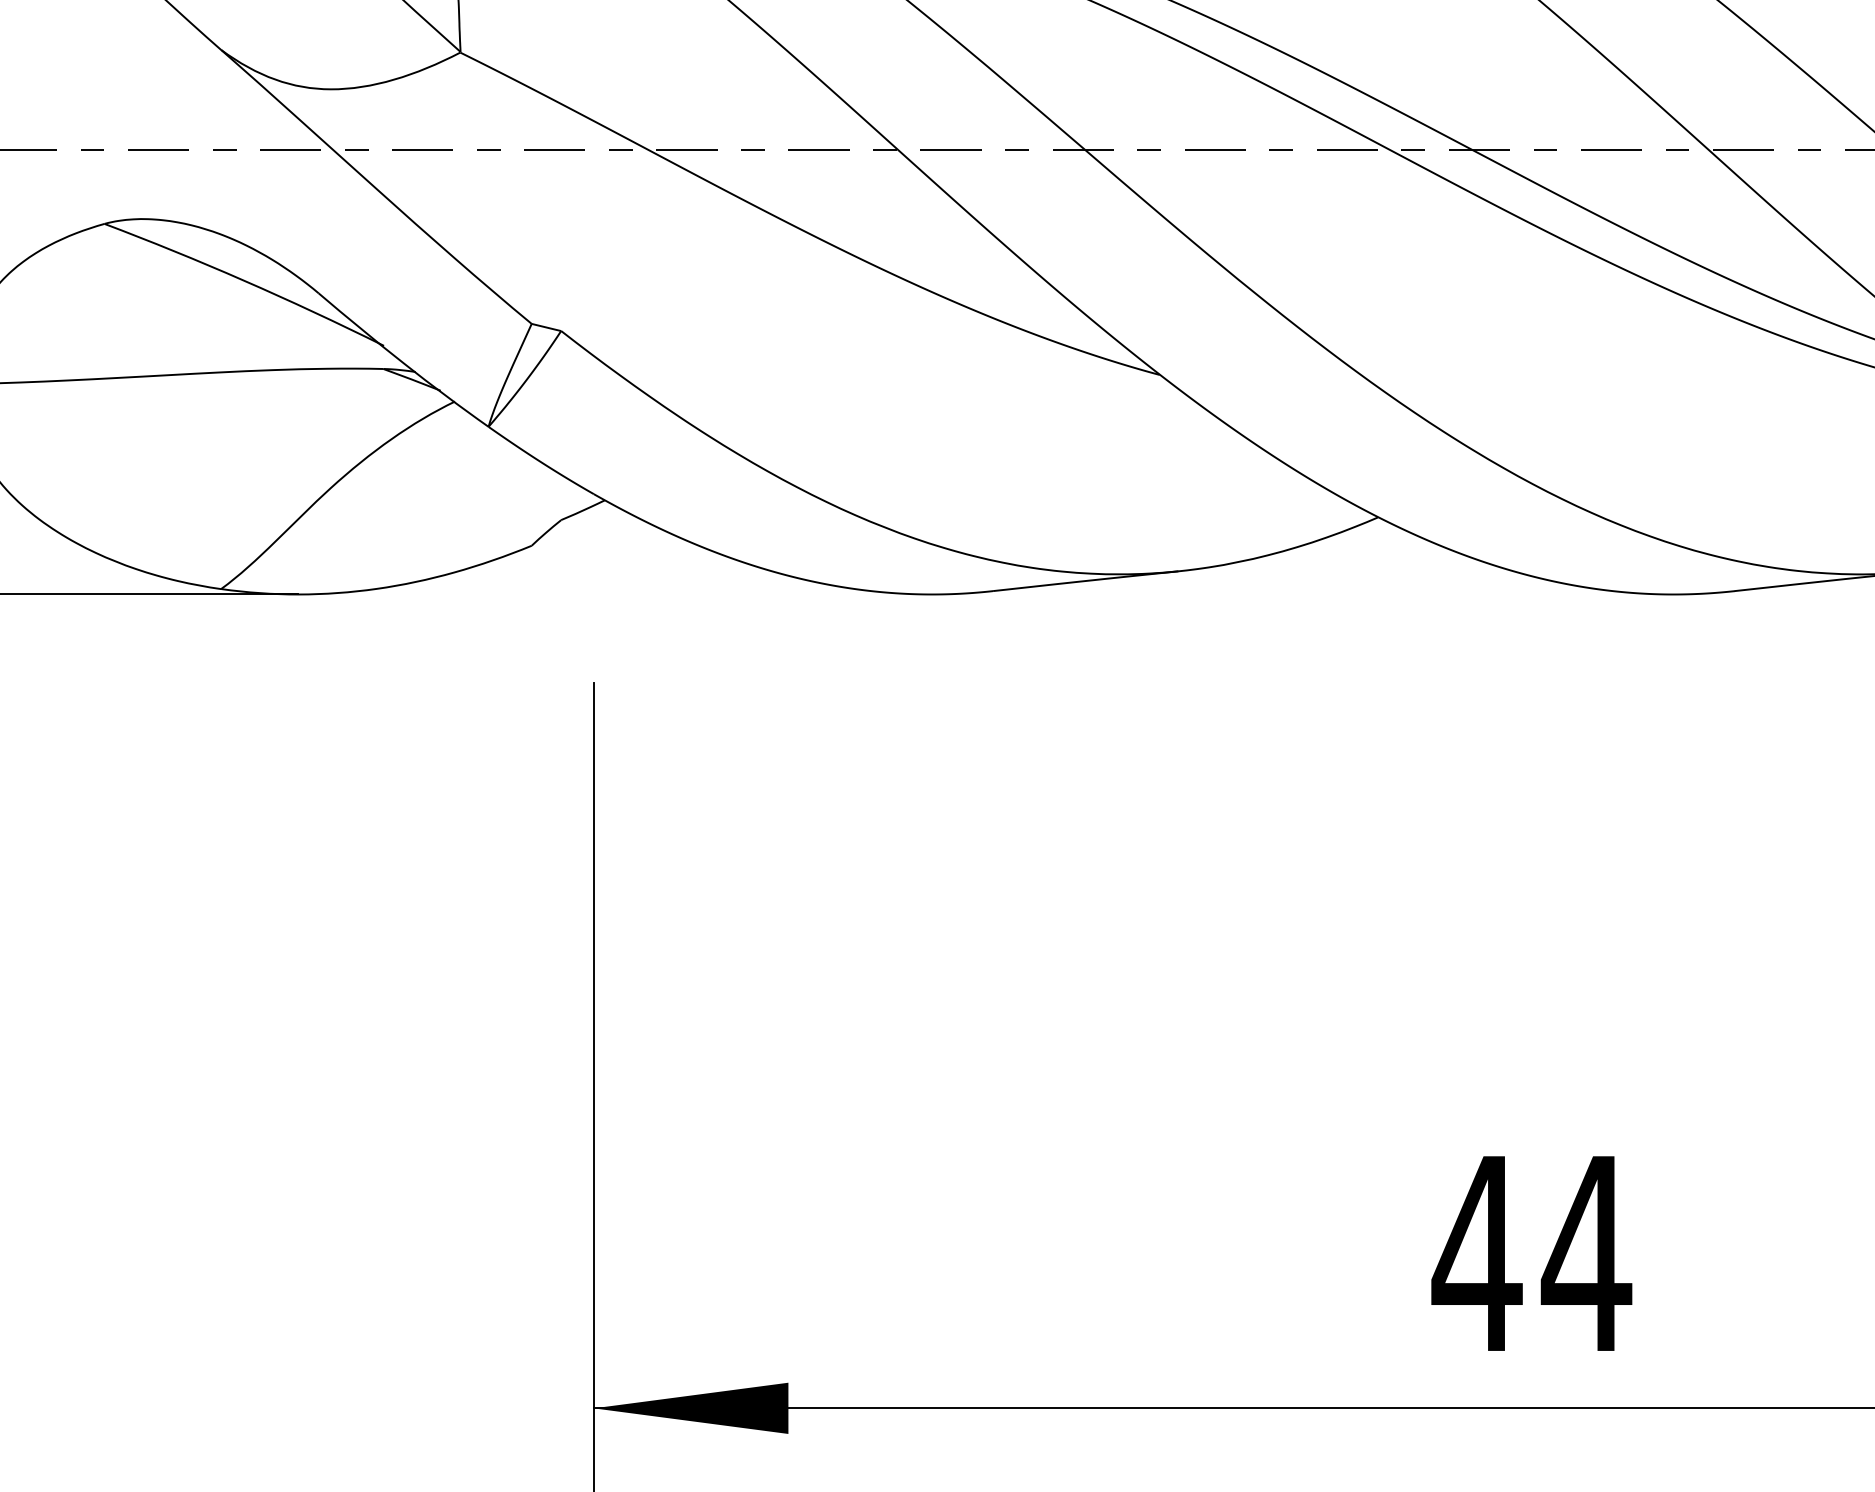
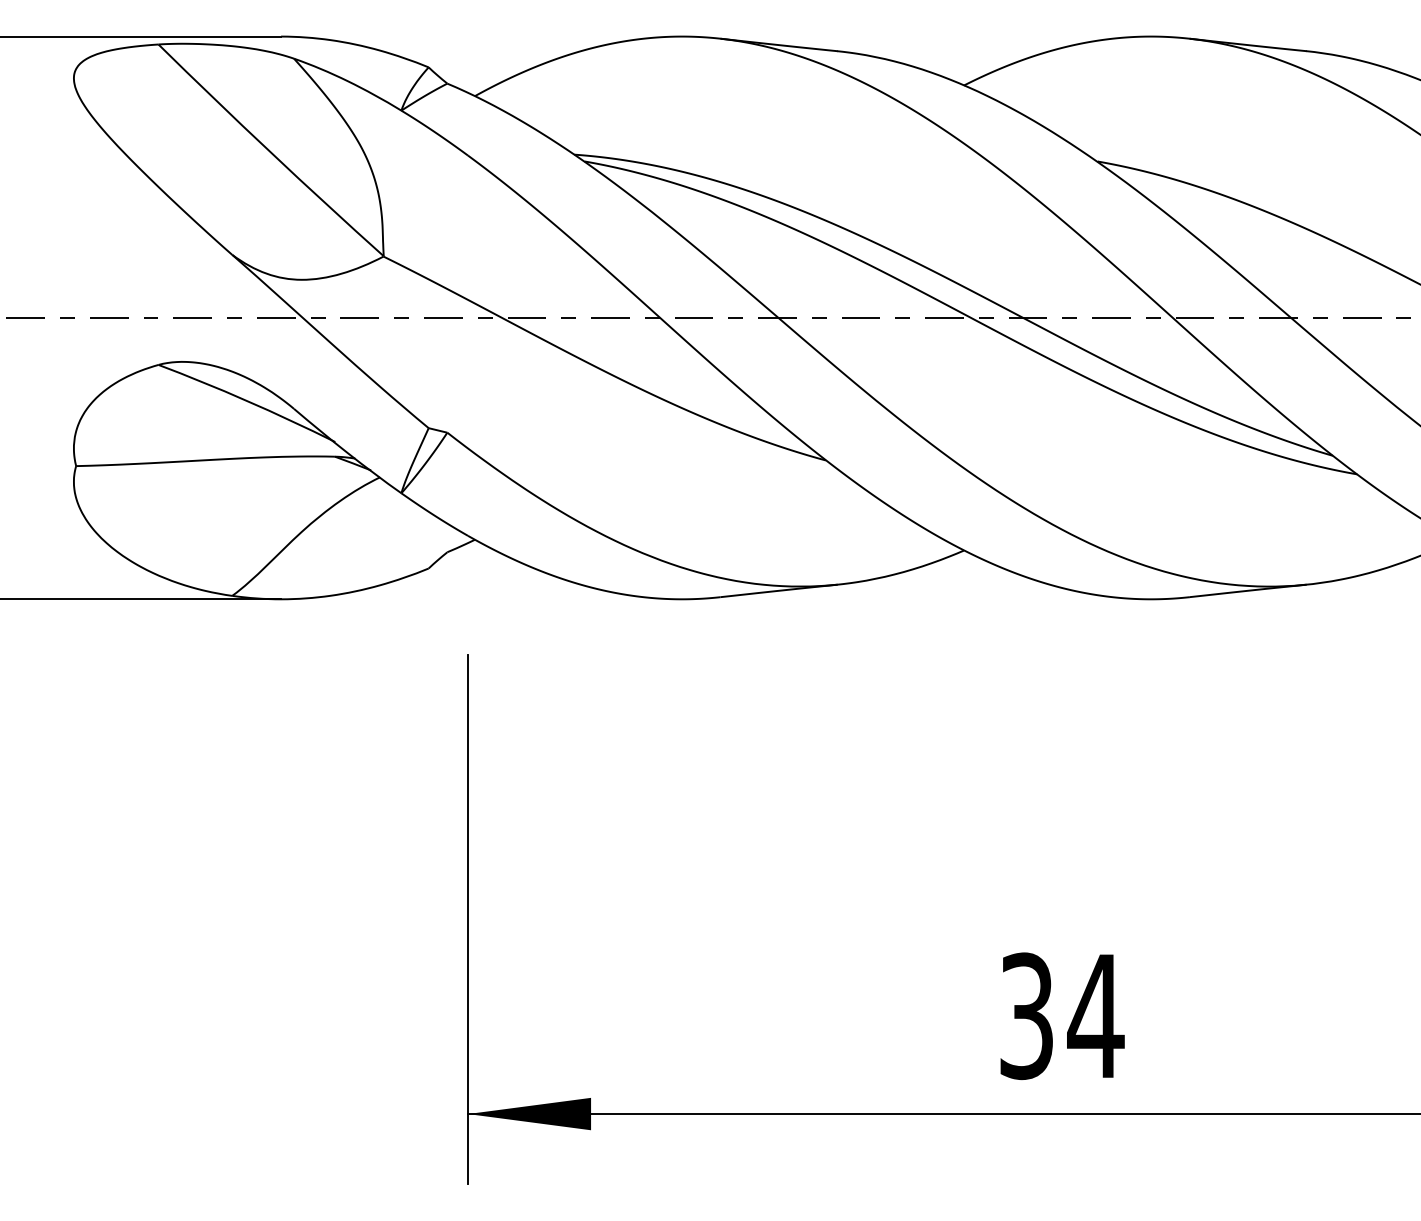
text: (1476, 1254) -> (1026, 1016), 44 -> 34

